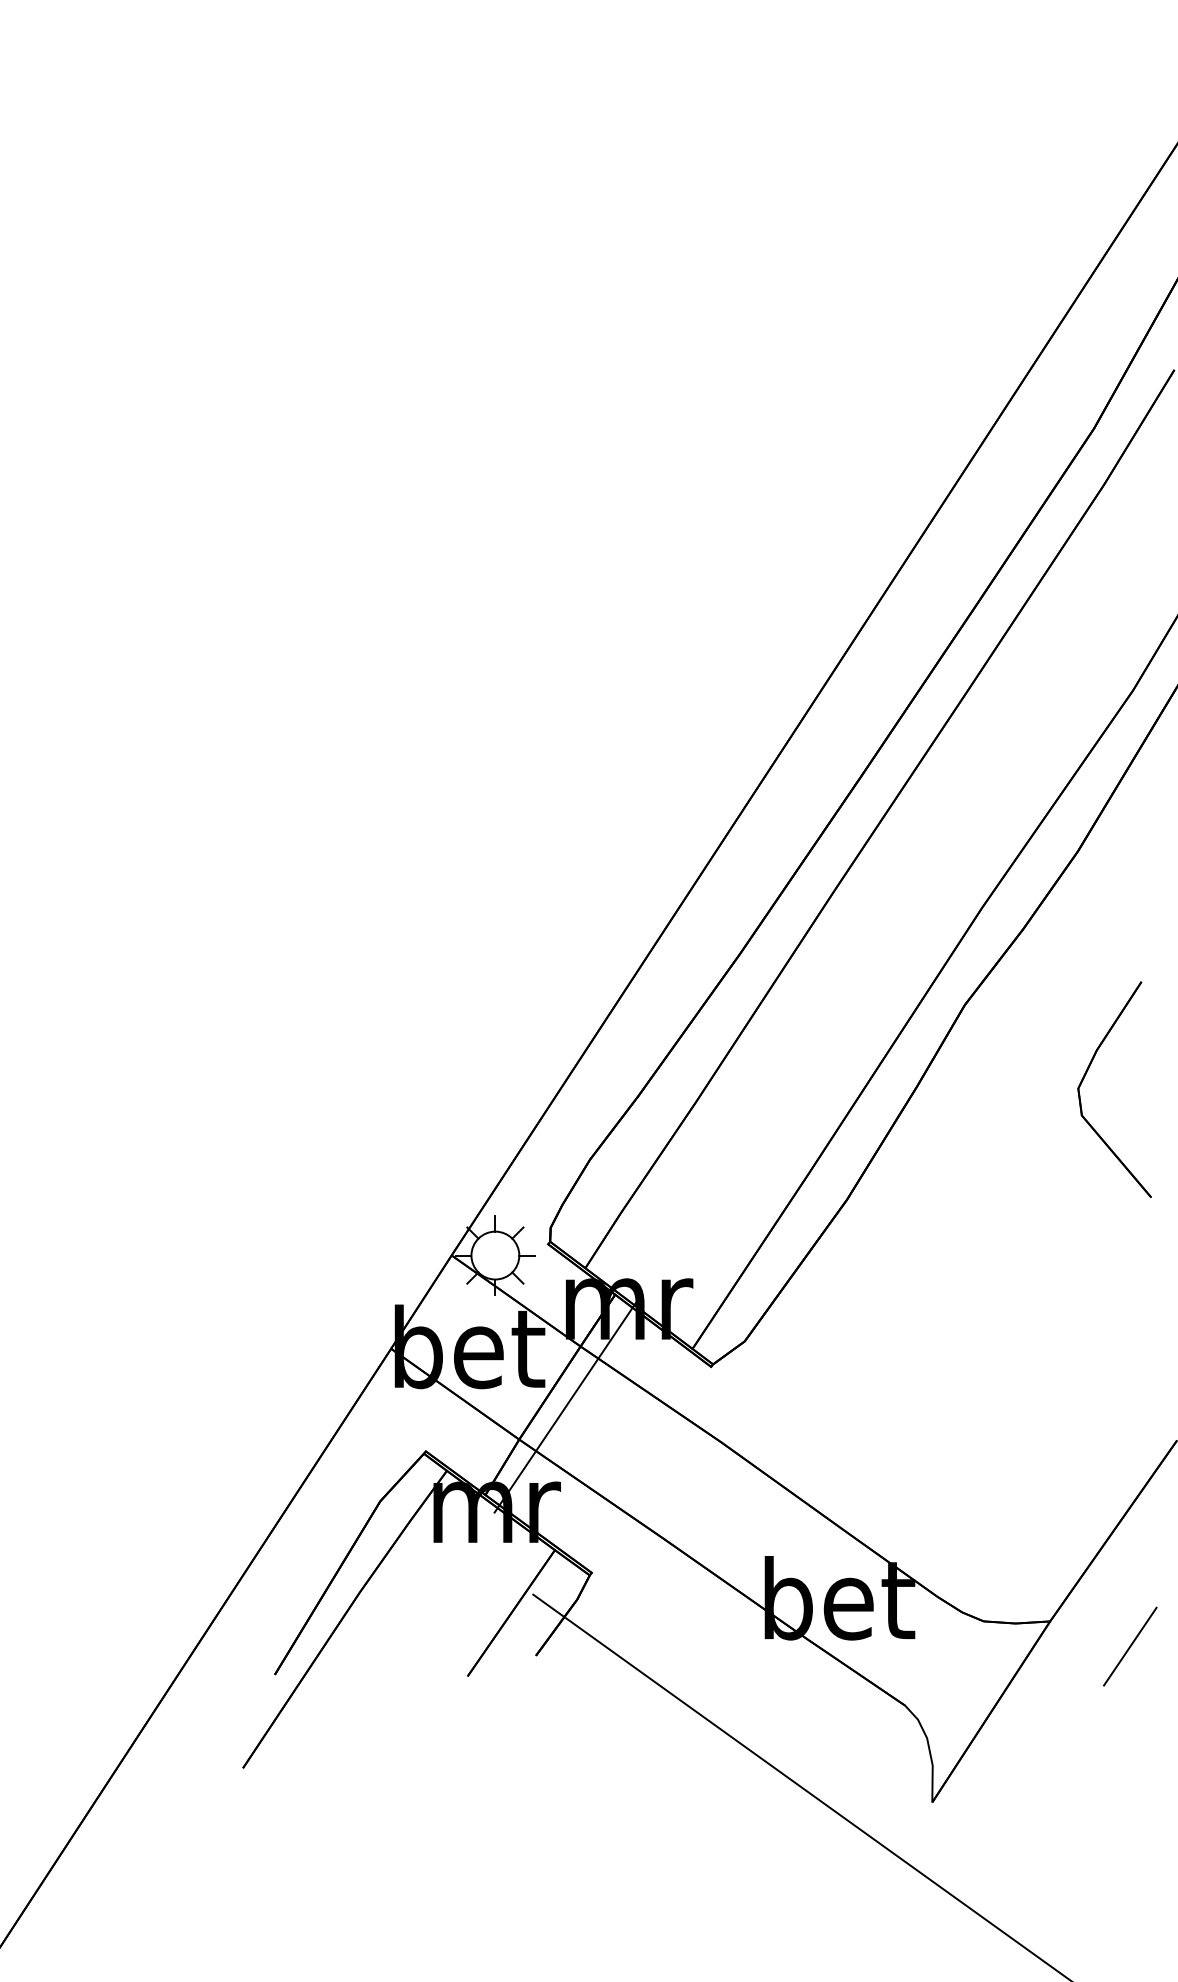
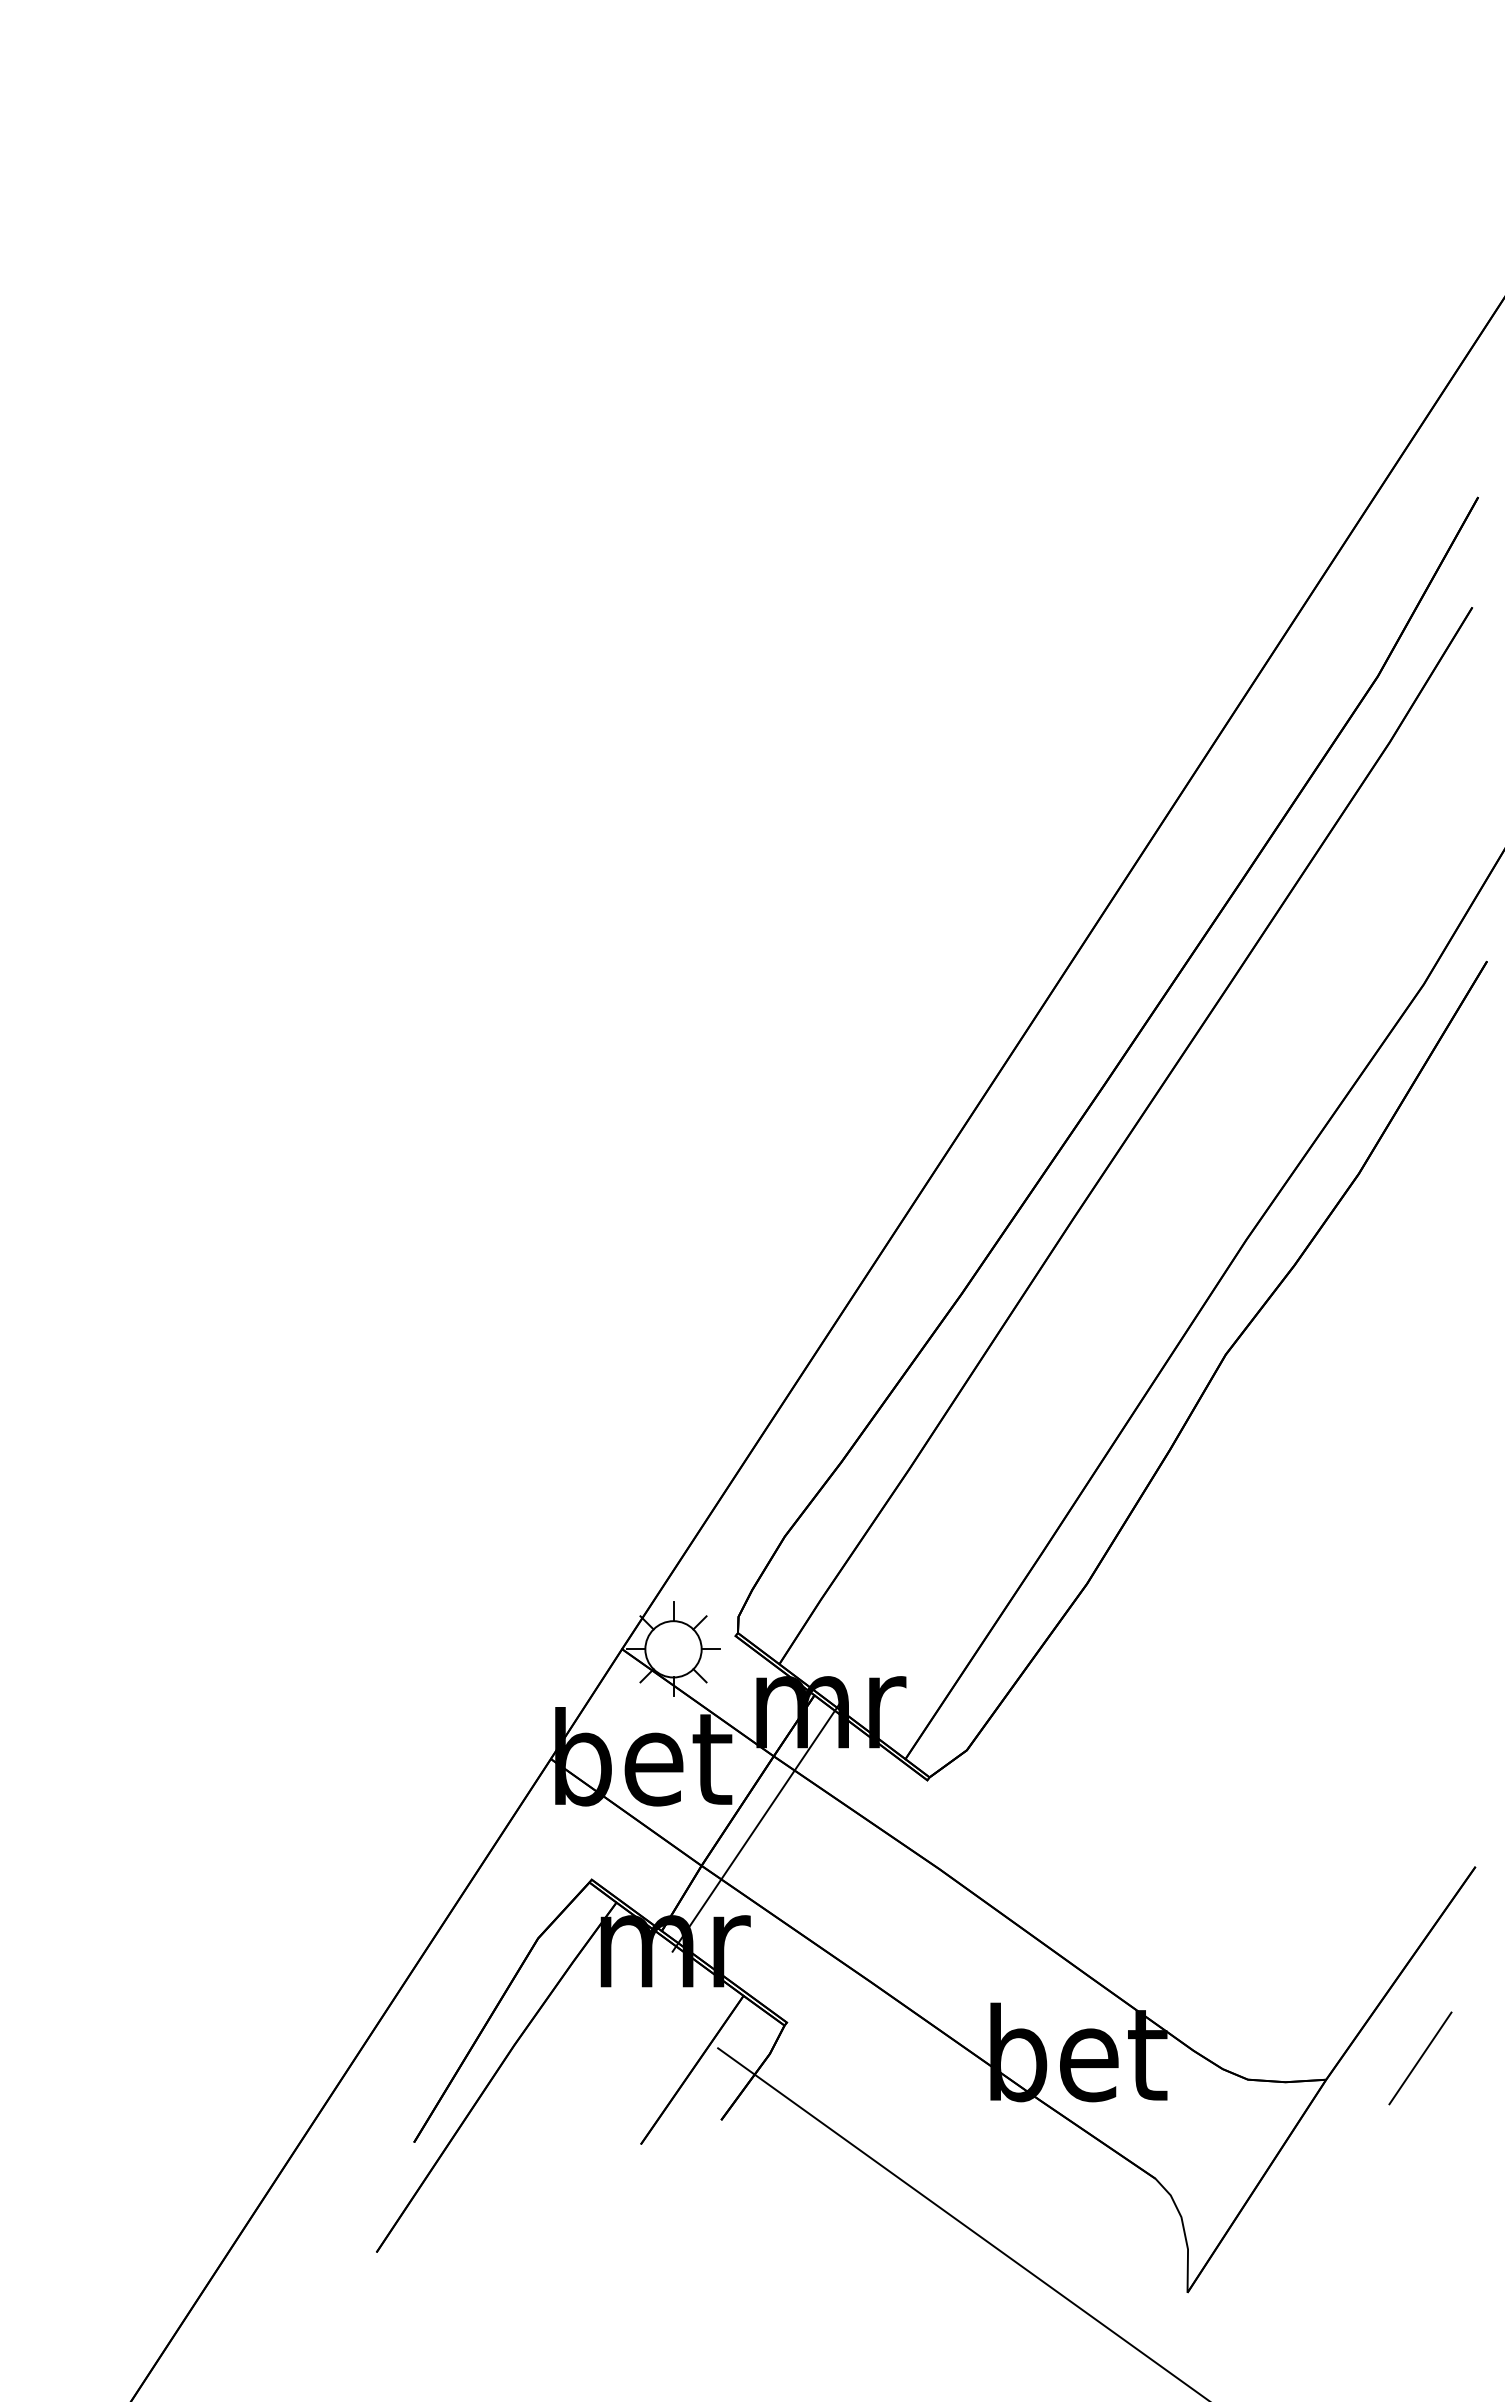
part: (1086, 1074) -> (1368, 1436), removed
line: (1130, 1646) -> (1420, 2058), moved

